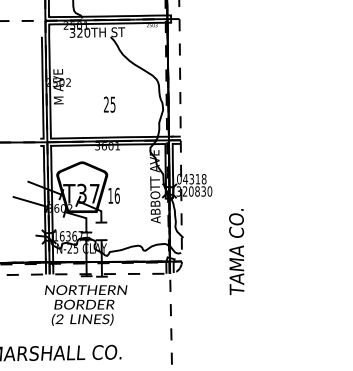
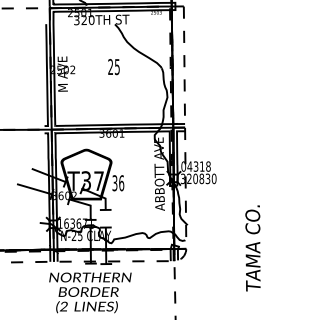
text: (109, 104) -> (113, 66), moved
text: (110, 195) -> (114, 182), 16 -> 36
text: (236, 252) -> (252, 248), moved

